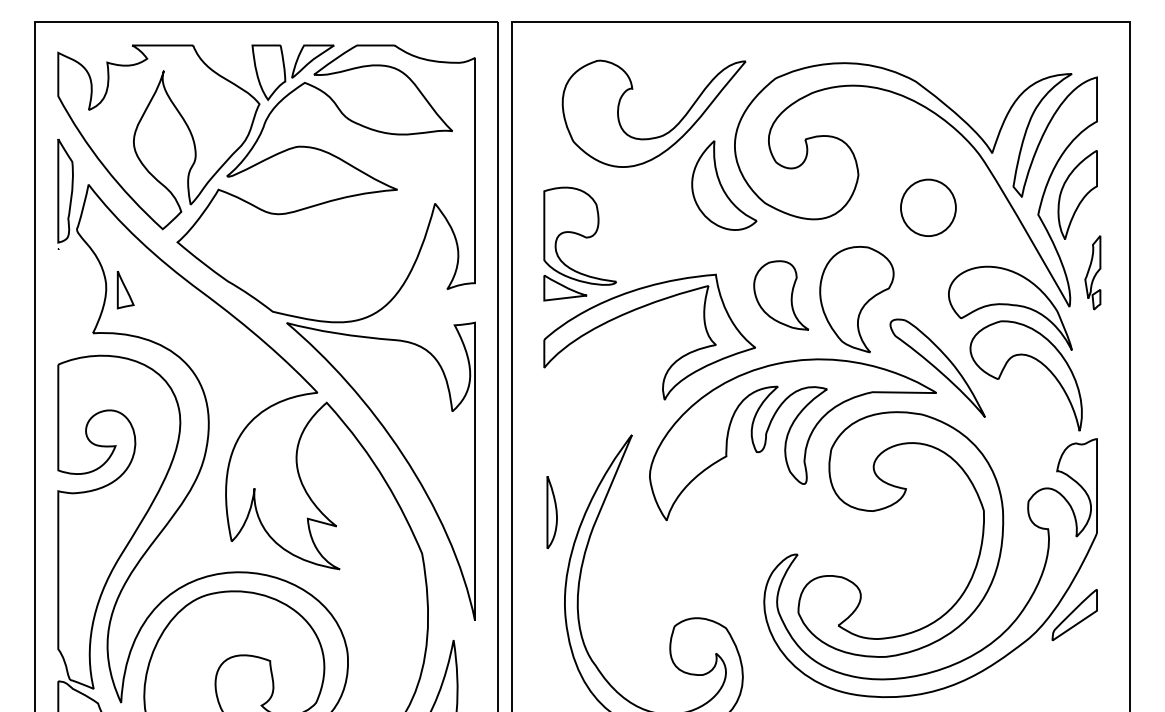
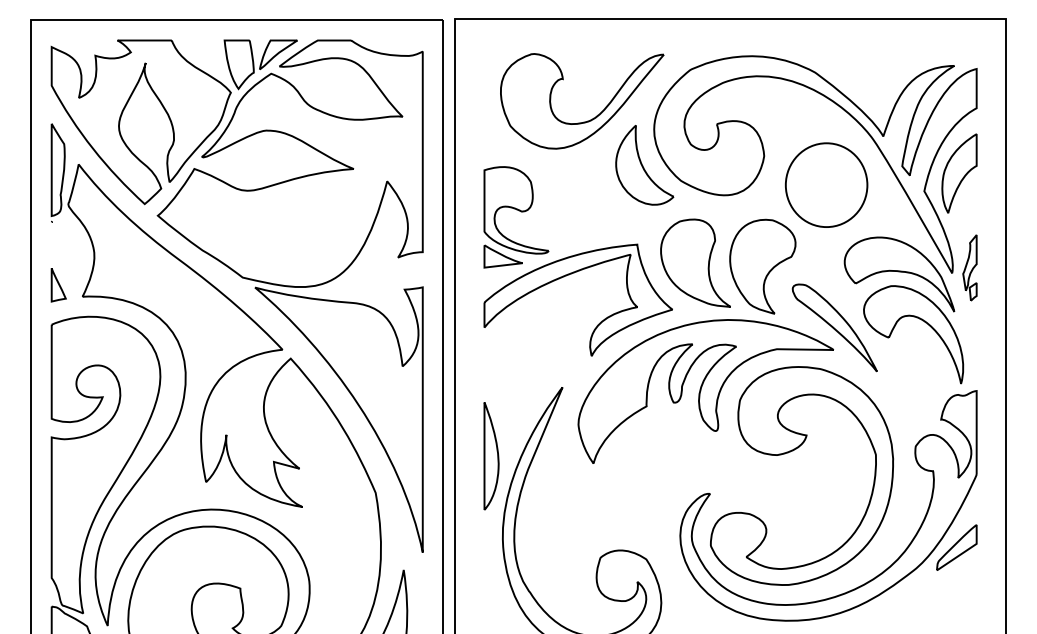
part: (928, 207) -> (826, 184), size x1.67
part: (1092, 272) -> (969, 267), moved
part: (125, 290) -> (58, 285), moved
part: (781, 294) -> (695, 262), size x1.43
part: (552, 512) -> (491, 456), size x1.67

